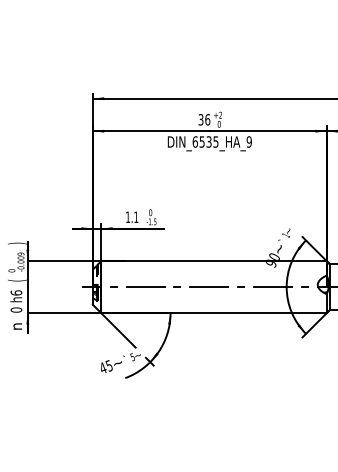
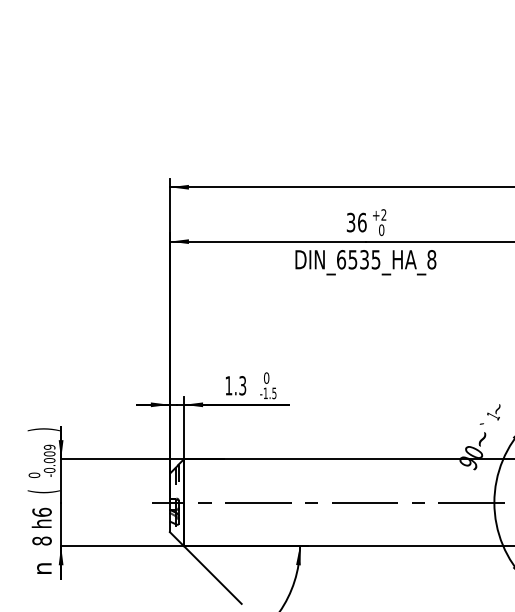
text: (248, 141) -> (430, 258), DIN_6535_HA_9 -> DIN_6535_HA_8
text: (136, 217) -> (243, 386), 1.1 -> 1.3
text: (16, 309) -> (42, 540), 0 -> 8

